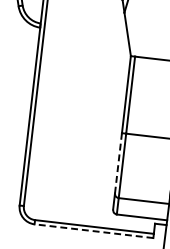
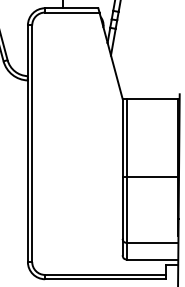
line: (118, 163) -> (122, 208), dashed -> solid
line: (93, 231) -> (105, 279), dashed -> solid

